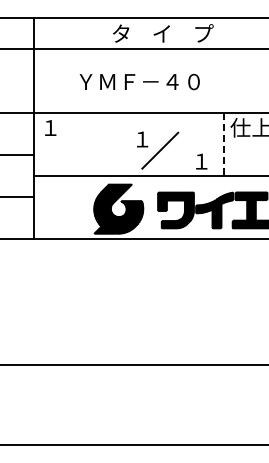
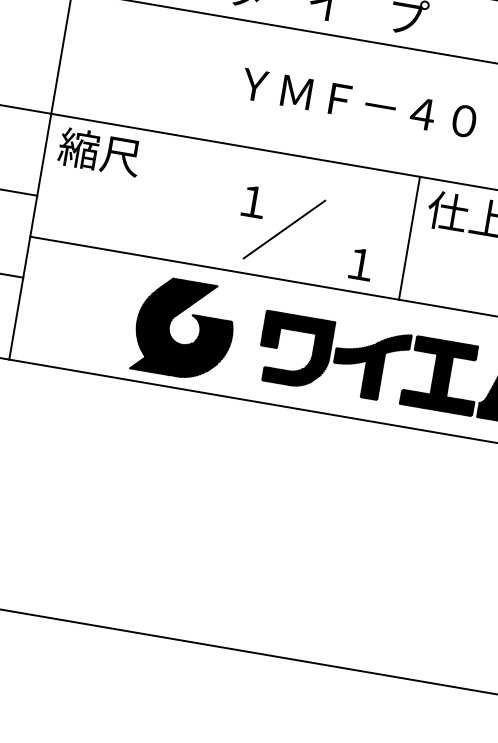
text: (139, 82) -> (358, 103), moved
text: (60, 127) -> (98, 151), １ -> 縮尺
line: (223, 144) -> (409, 238), dashed -> solid

